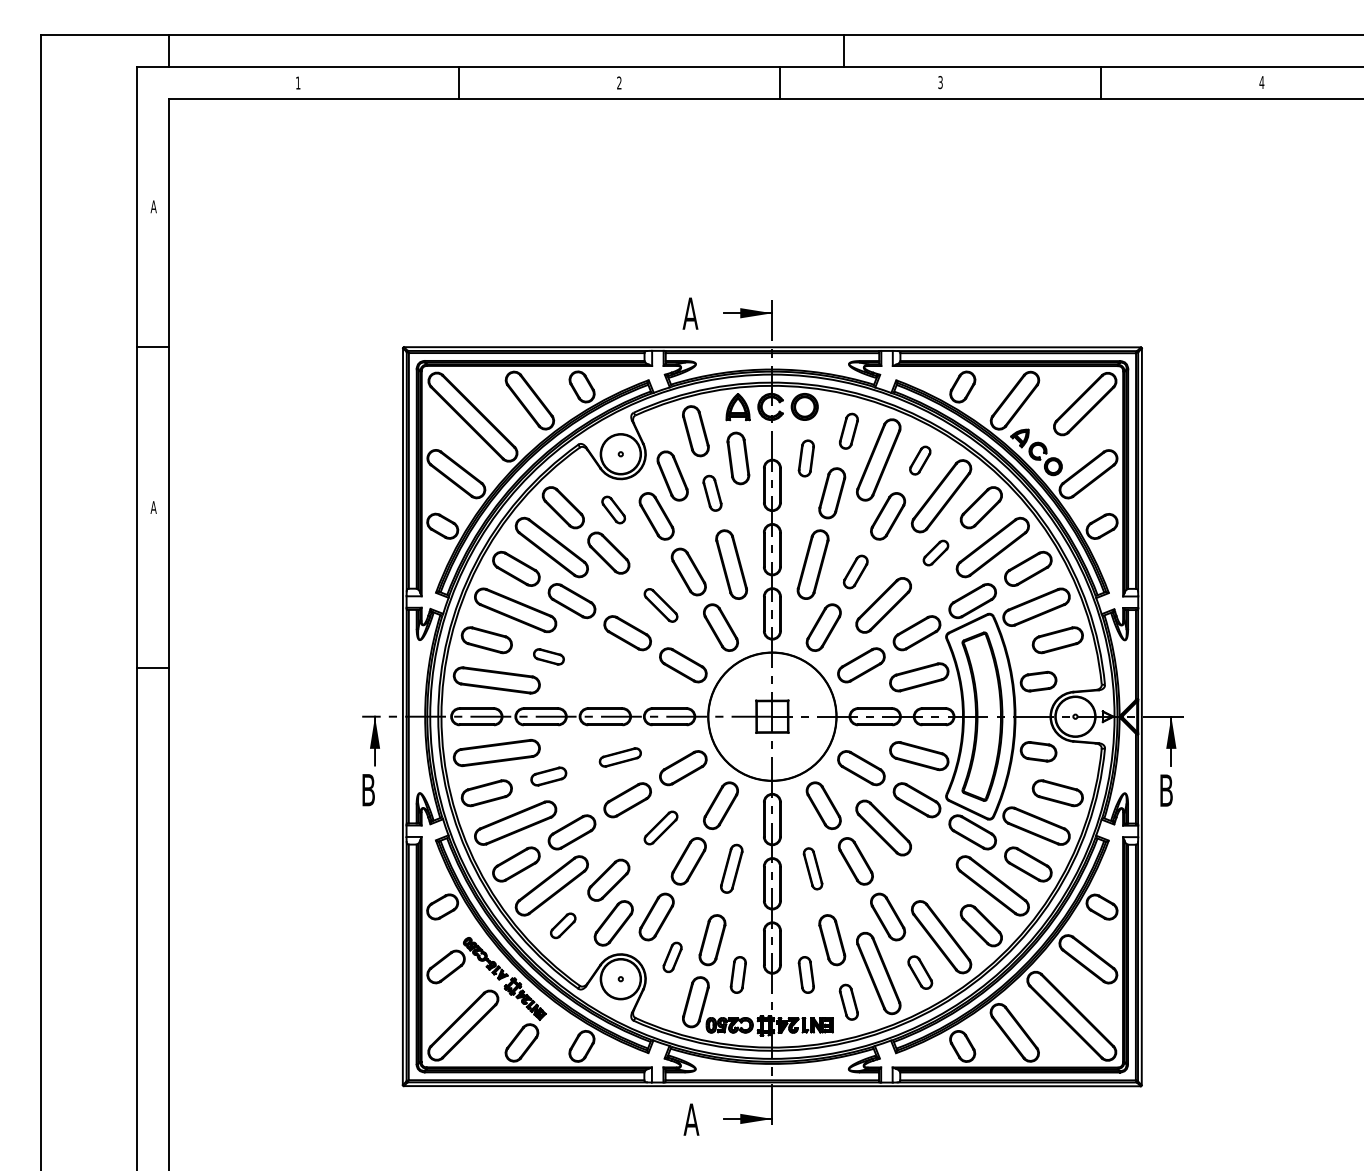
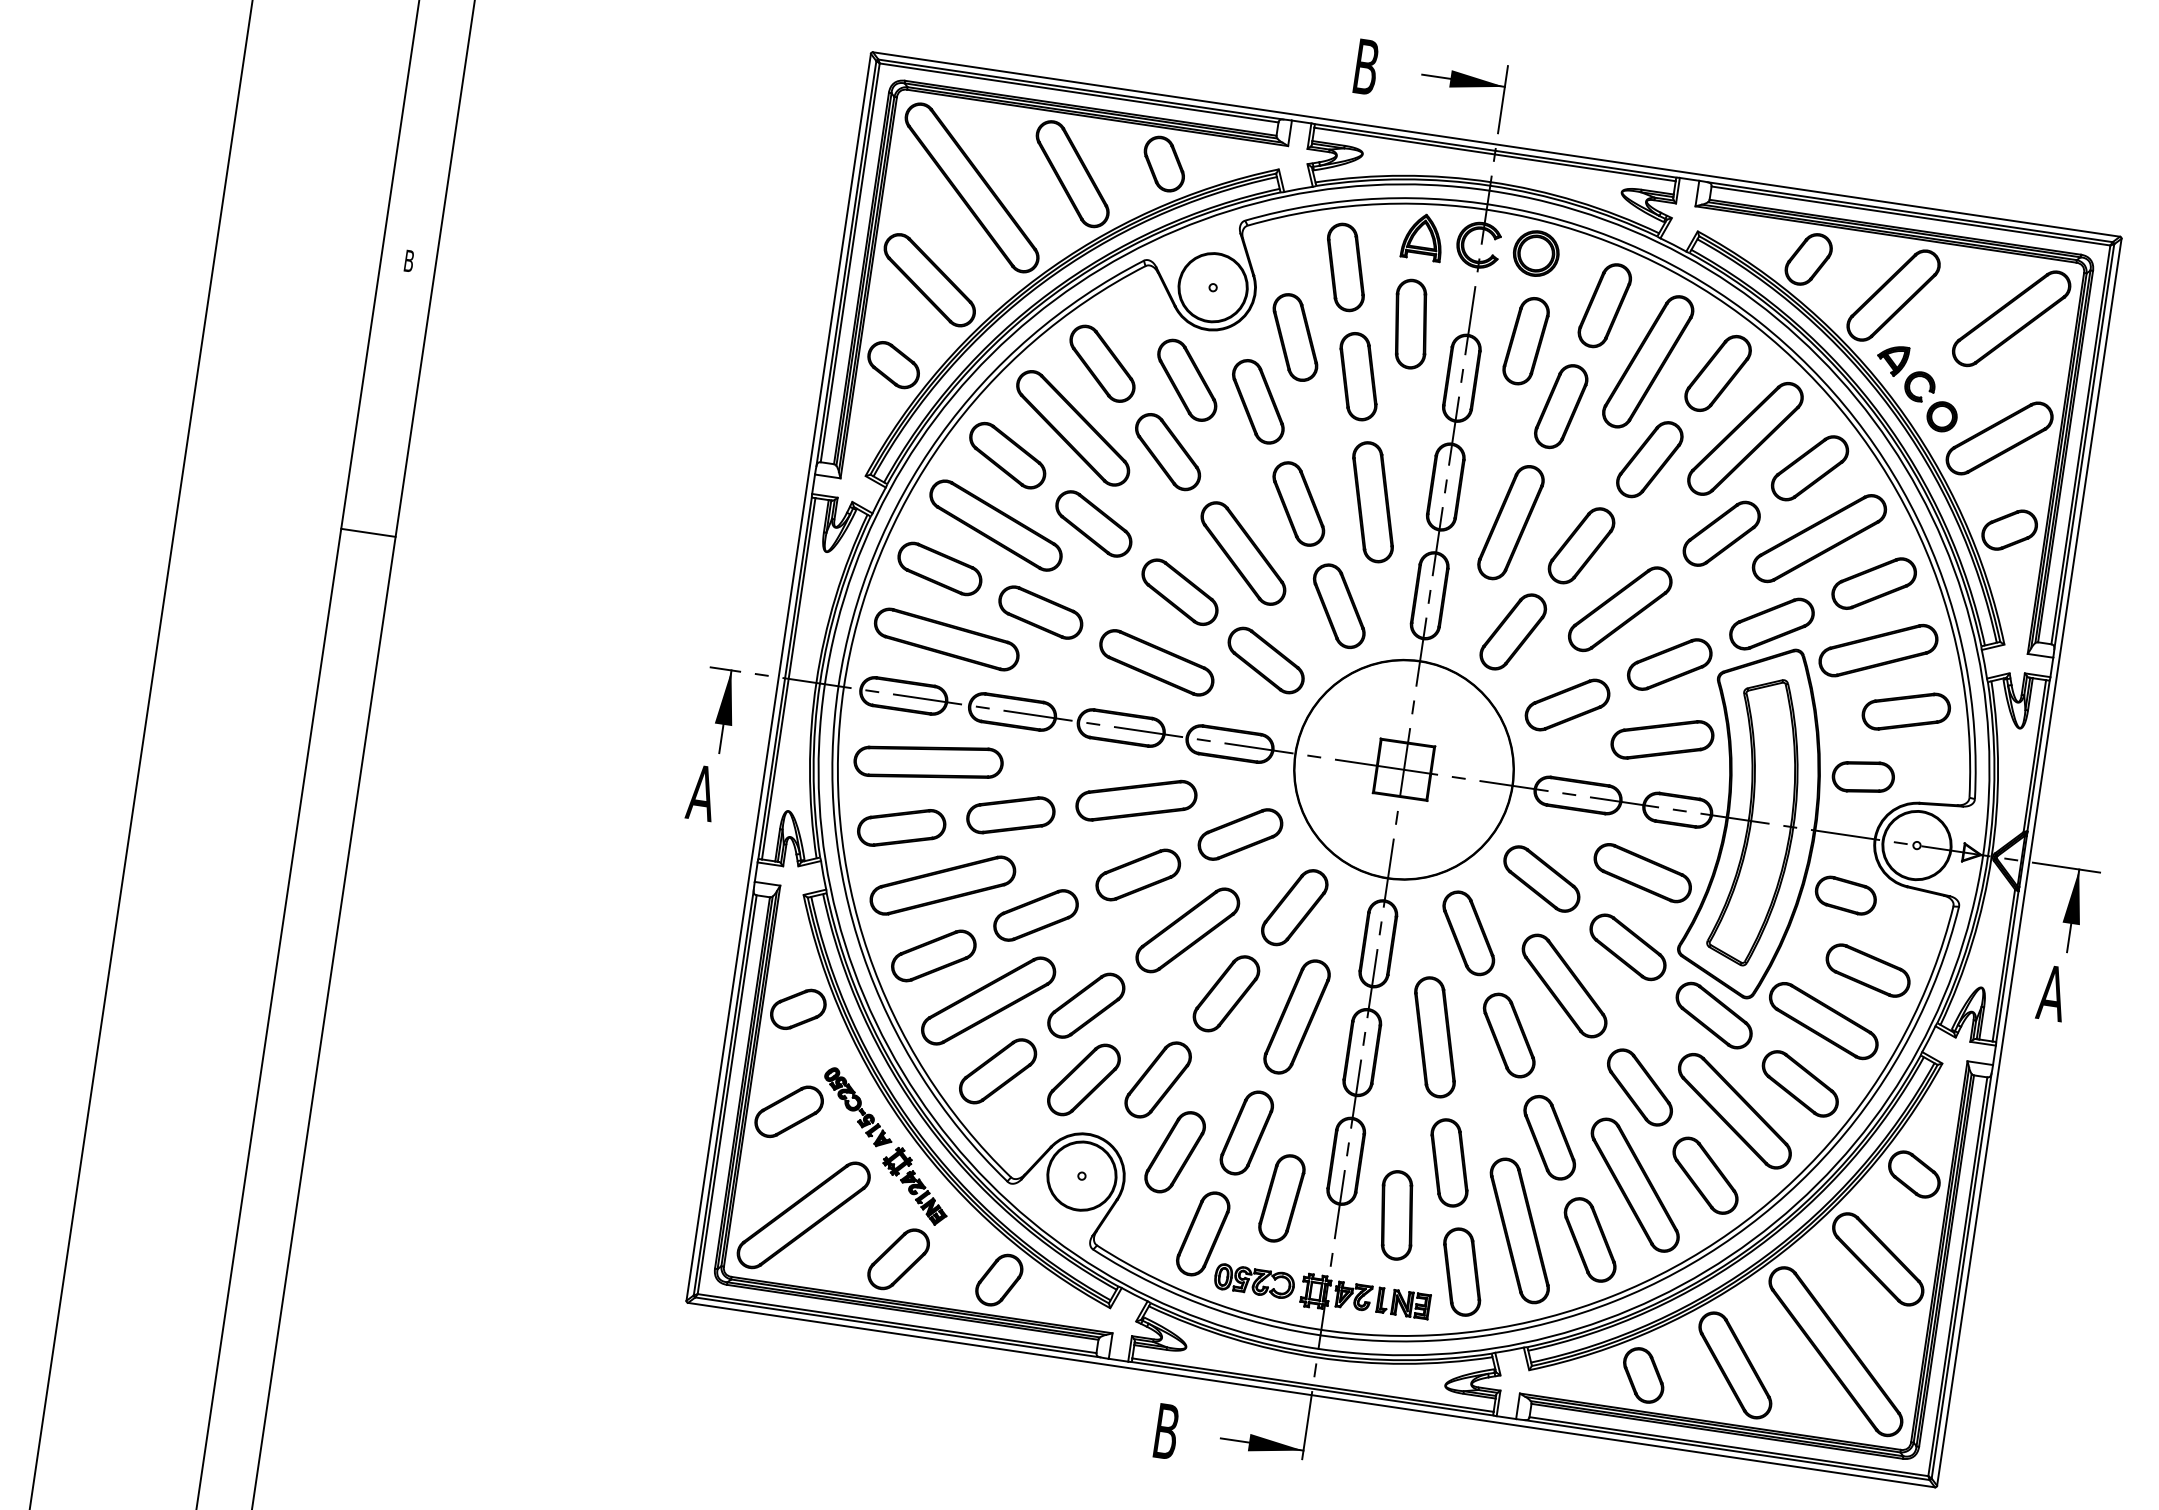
text: (690, 313) -> (1366, 66), A -> B
part: (848, 431) -> (1604, 306), size x1.43
part: (806, 458) -> (1526, 341), size x1.43
part: (920, 460) -> (1718, 373), size x1.67
part: (712, 493) -> (1358, 377), size x1.43
text: (153, 507) -> (408, 260), A -> B
part: (613, 509) -> (1186, 379), size x1.67
part: (935, 552) -> (1721, 532), size x1.67
part: (855, 571) -> (1580, 544), size x1.43
part: (660, 605) -> (1242, 553), size x1.67
part: (548, 656) -> (1040, 611), size x1.67
part: (620, 675) -> (1157, 662), added
part: (620, 757) -> (1136, 800), size x1.67
part: (548, 776) -> (1010, 815), size x1.43
text: (368, 790) -> (701, 793), B -> A
text: (1166, 790) -> (2052, 993), B -> A
part: (660, 827) -> (1186, 929), size x1.67
part: (731, 868) -> (1296, 1016), size x1.43
part: (812, 868) -> (1433, 1036), size x1.67
part: (935, 879) -> (1639, 1086), added
part: (562, 925) -> (996, 1070), size x1.67
part: (672, 957) -> (1174, 1152), size x1.67
part: (920, 972) -> (1590, 1239), size x1.43
part: (738, 974) -> (1282, 1197), size x1.43
part: (806, 974) -> (1397, 1214), size x1.43
part: (848, 1002) -> (1461, 1272), size x1.43
text: (691, 1119) -> (1166, 1431), A -> B

